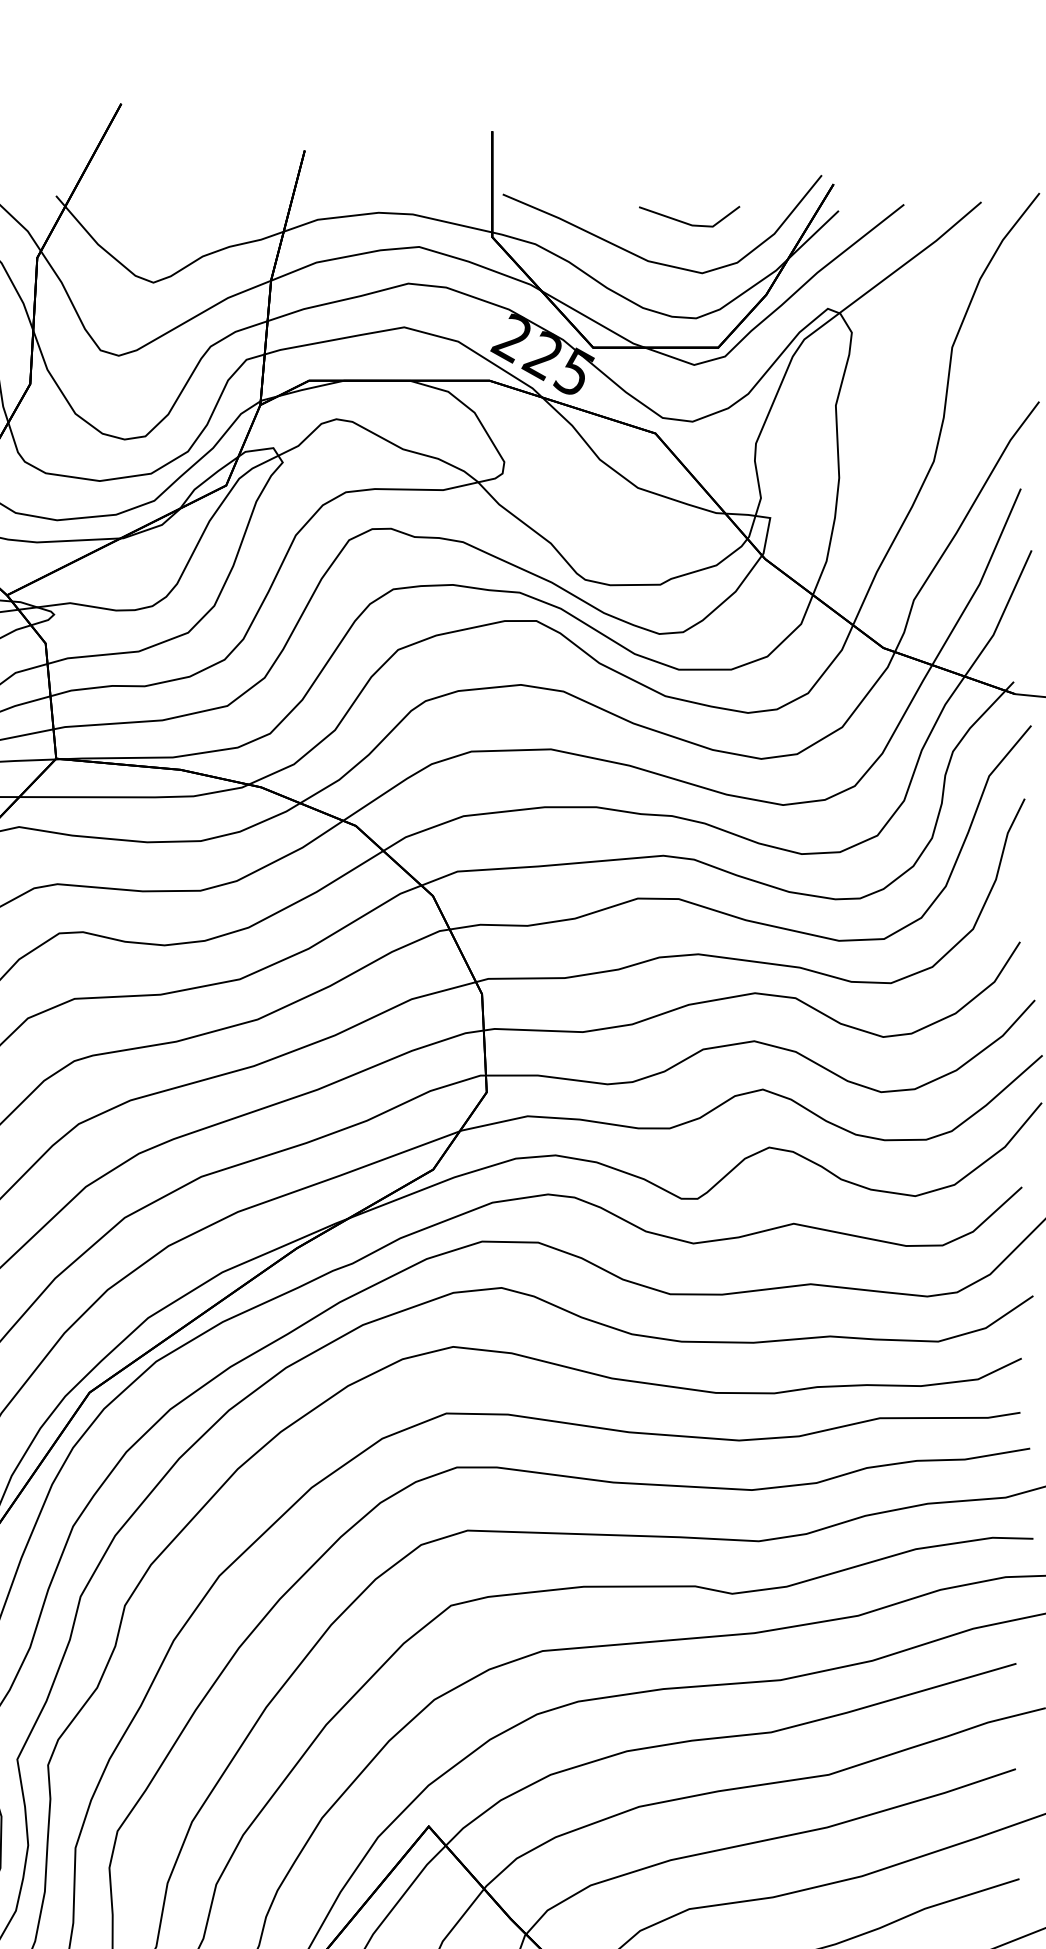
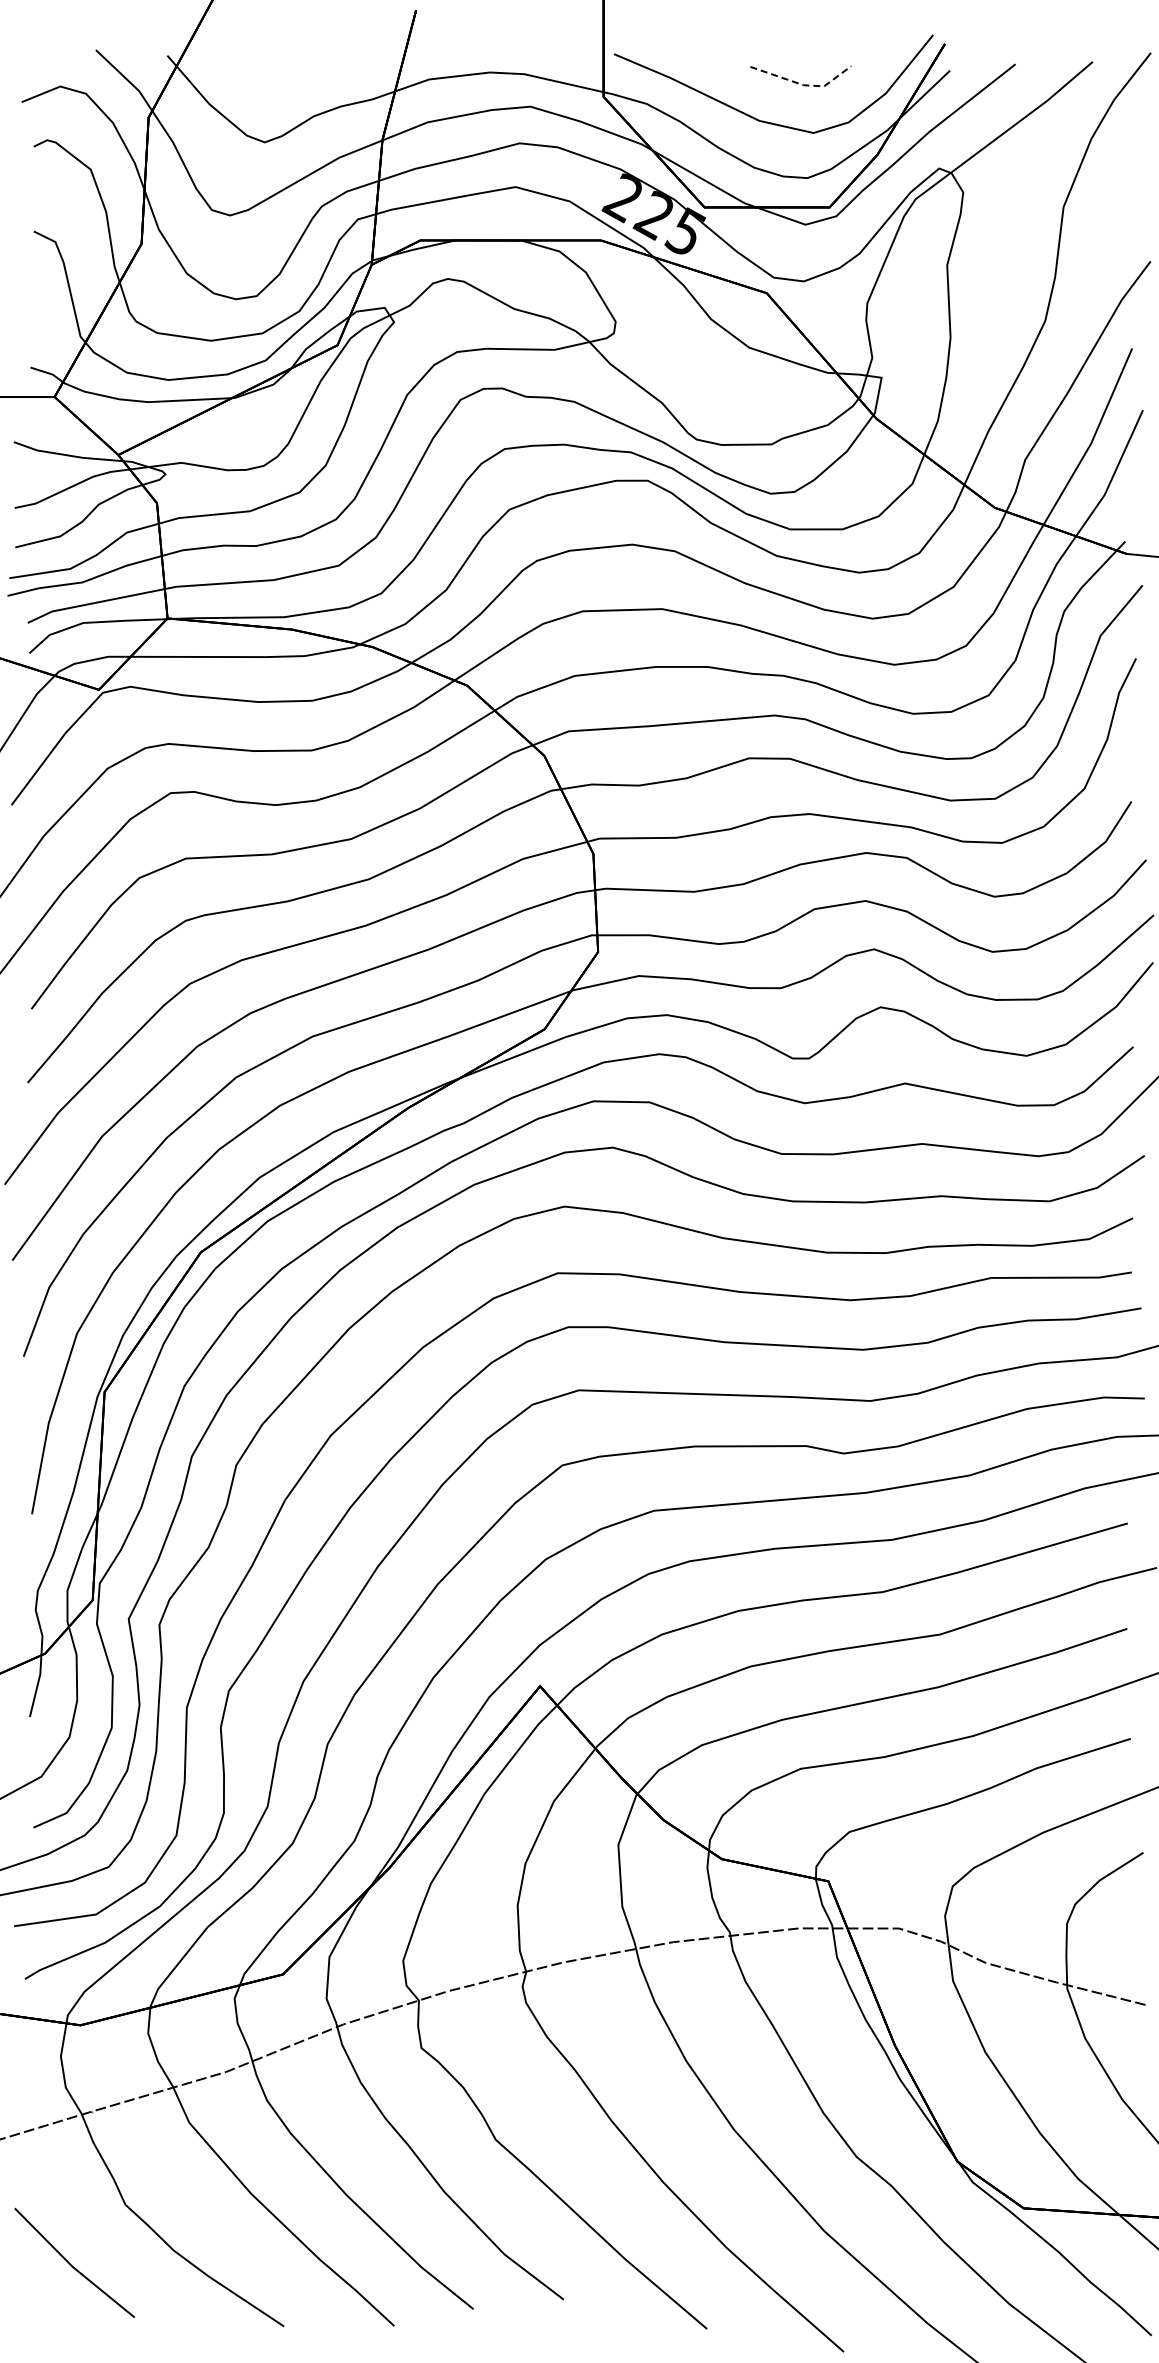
line: (692, 225) -> (803, 85), solid -> dashed

